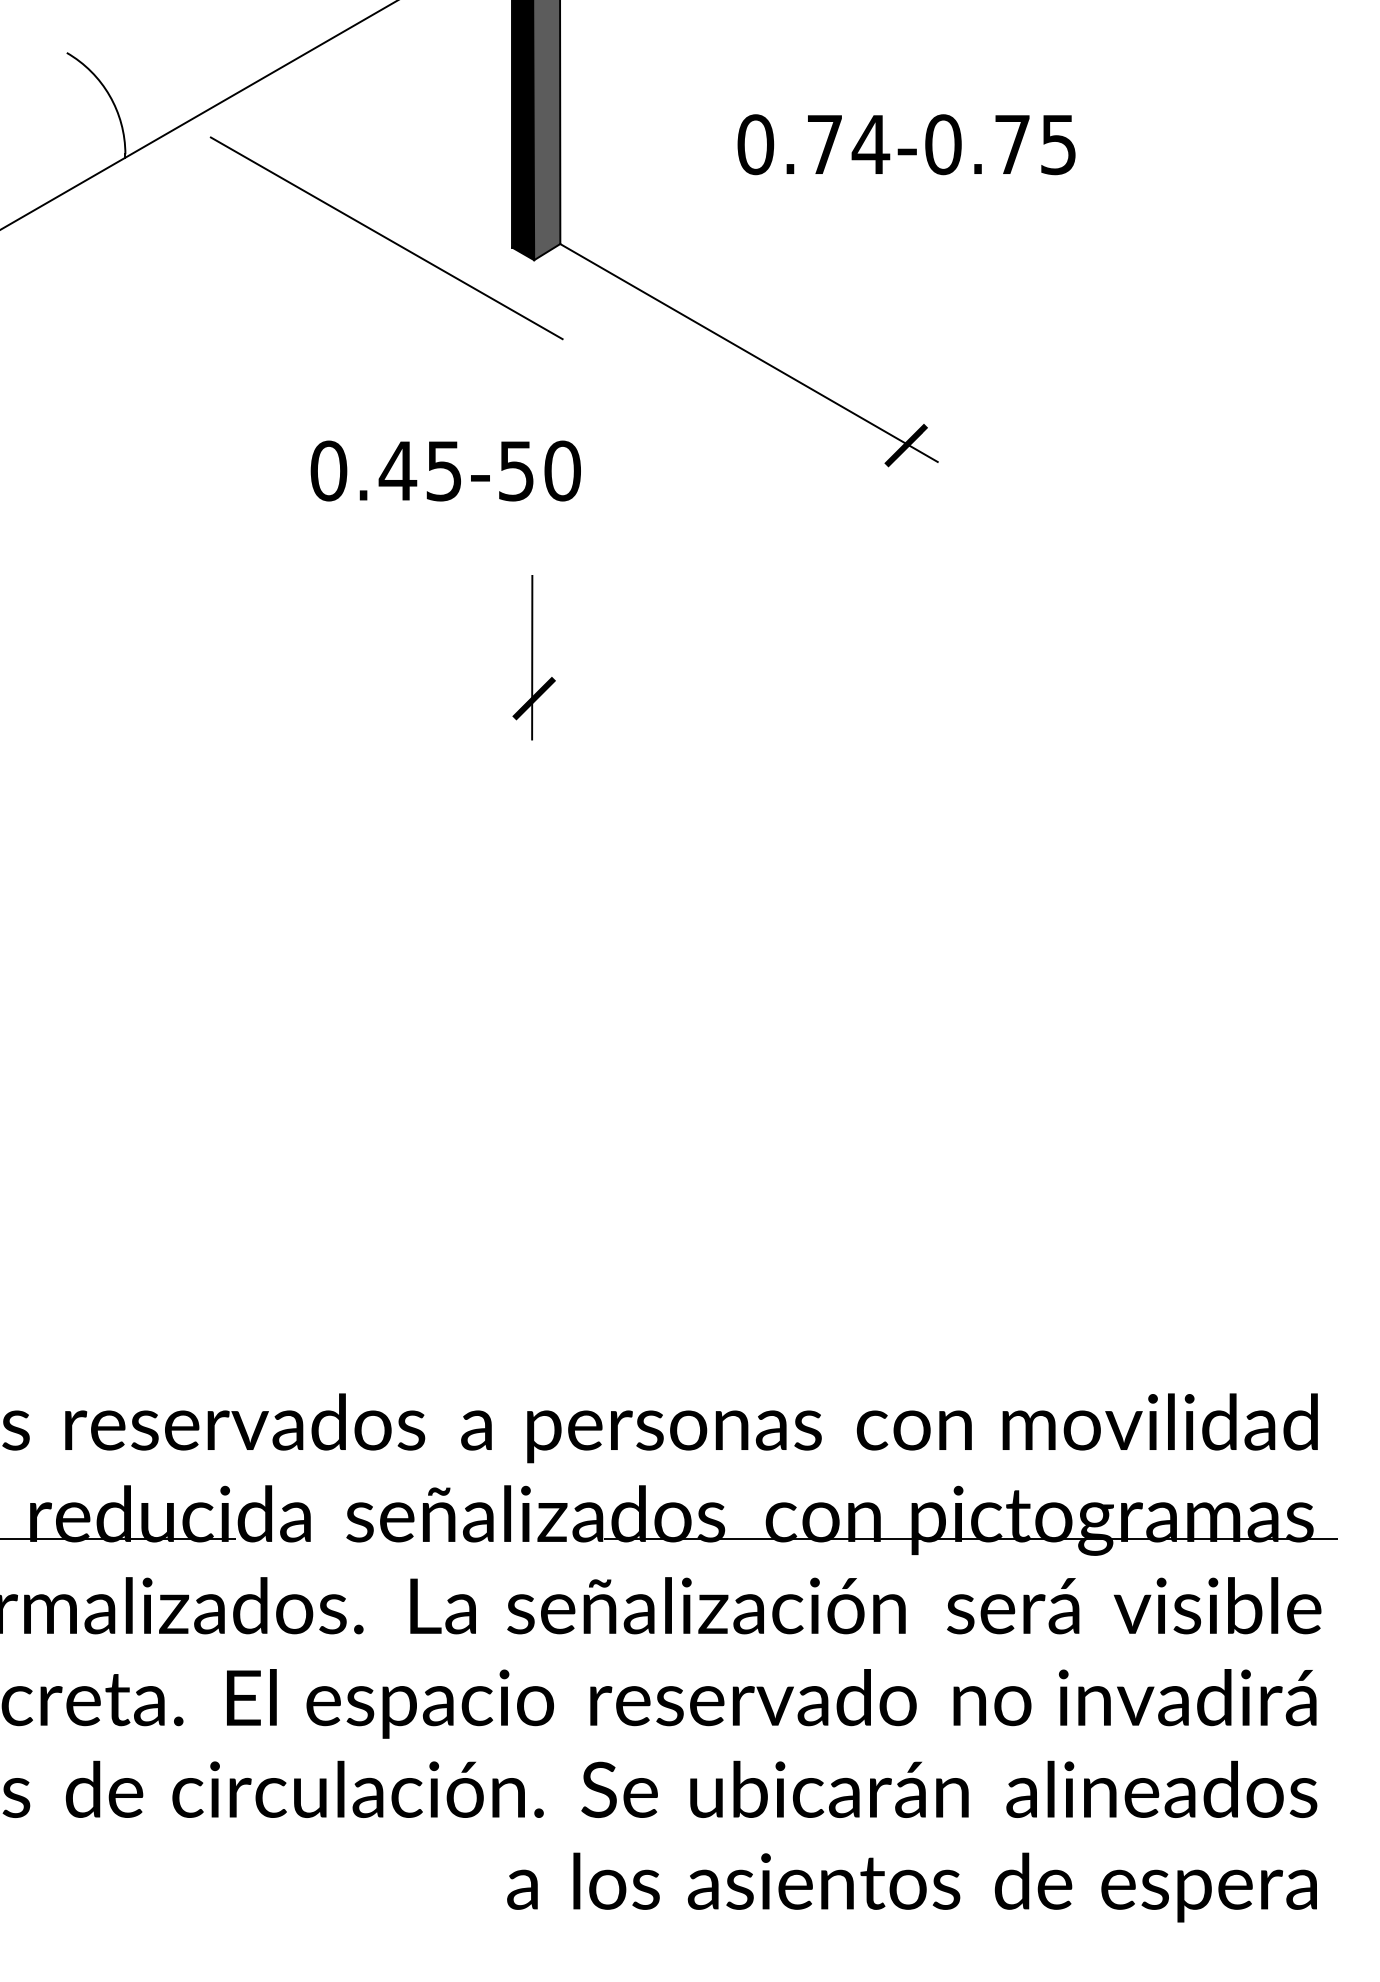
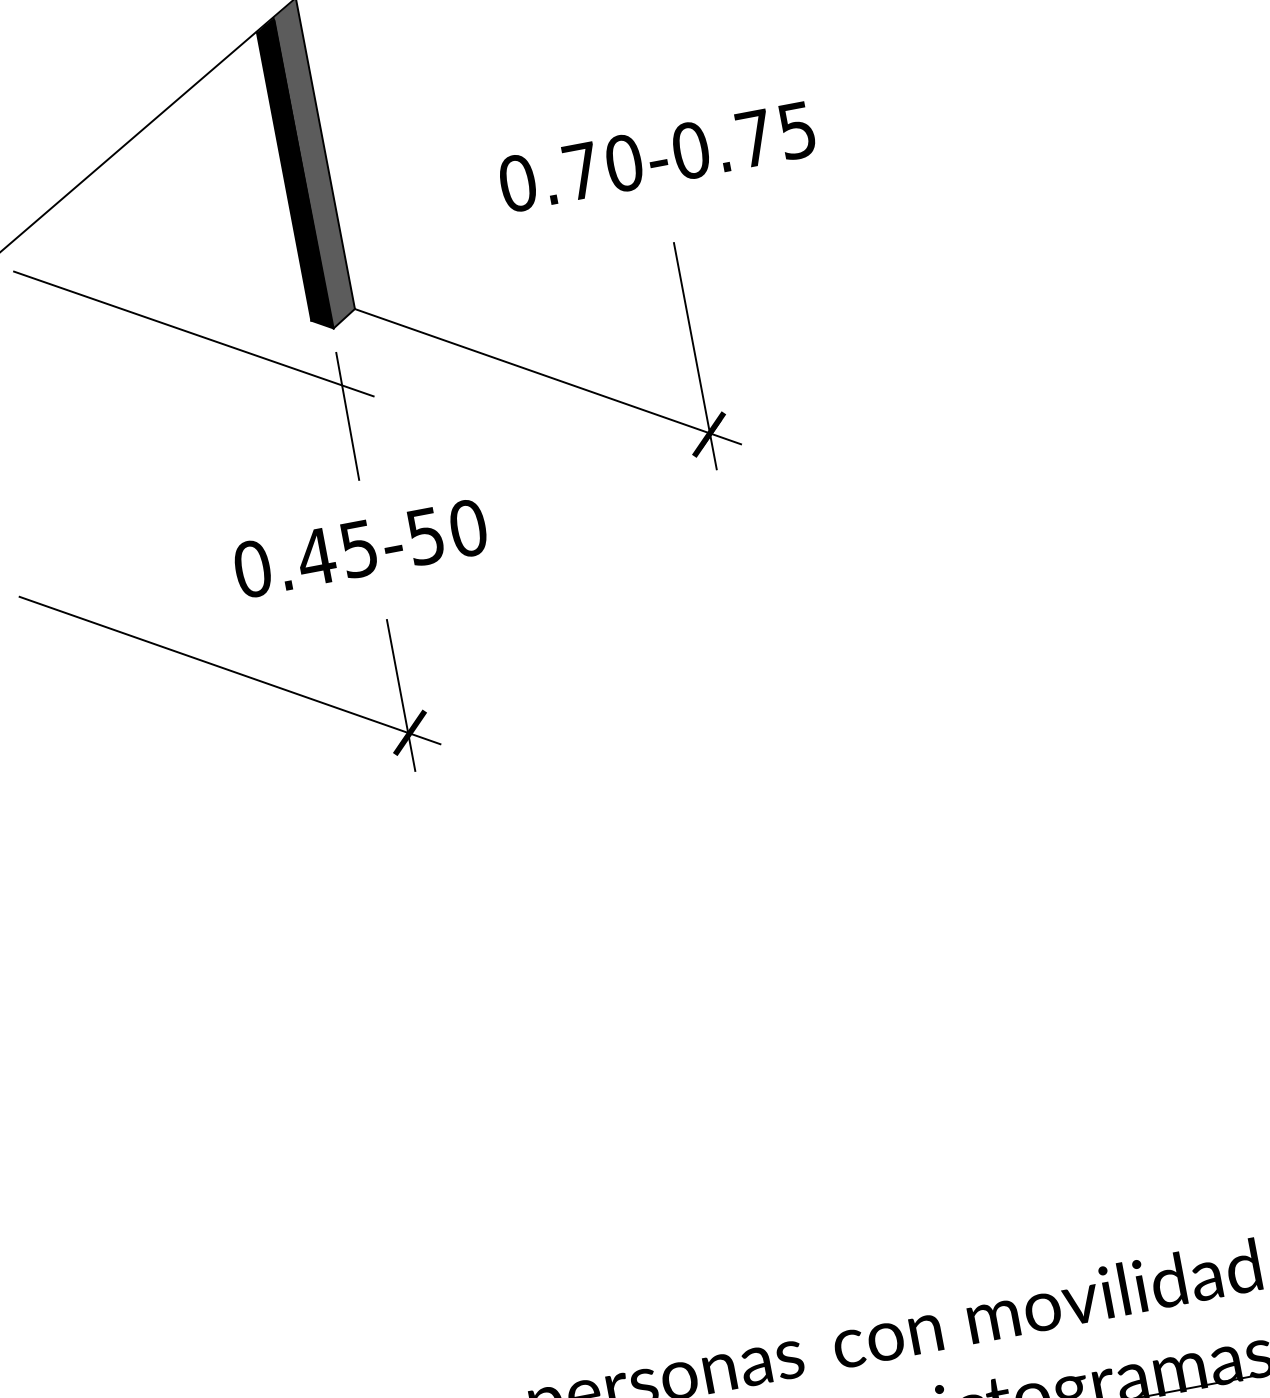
text: (870, 144) -> (623, 163), 0.74-0.75 -> 0.70-0.75
line: (531, 354) -> (347, 415), added
line: (907, 360) -> (695, 355), added
text: (445, 470) -> (360, 548), moved
line: (357, 597) -> (229, 670), added

